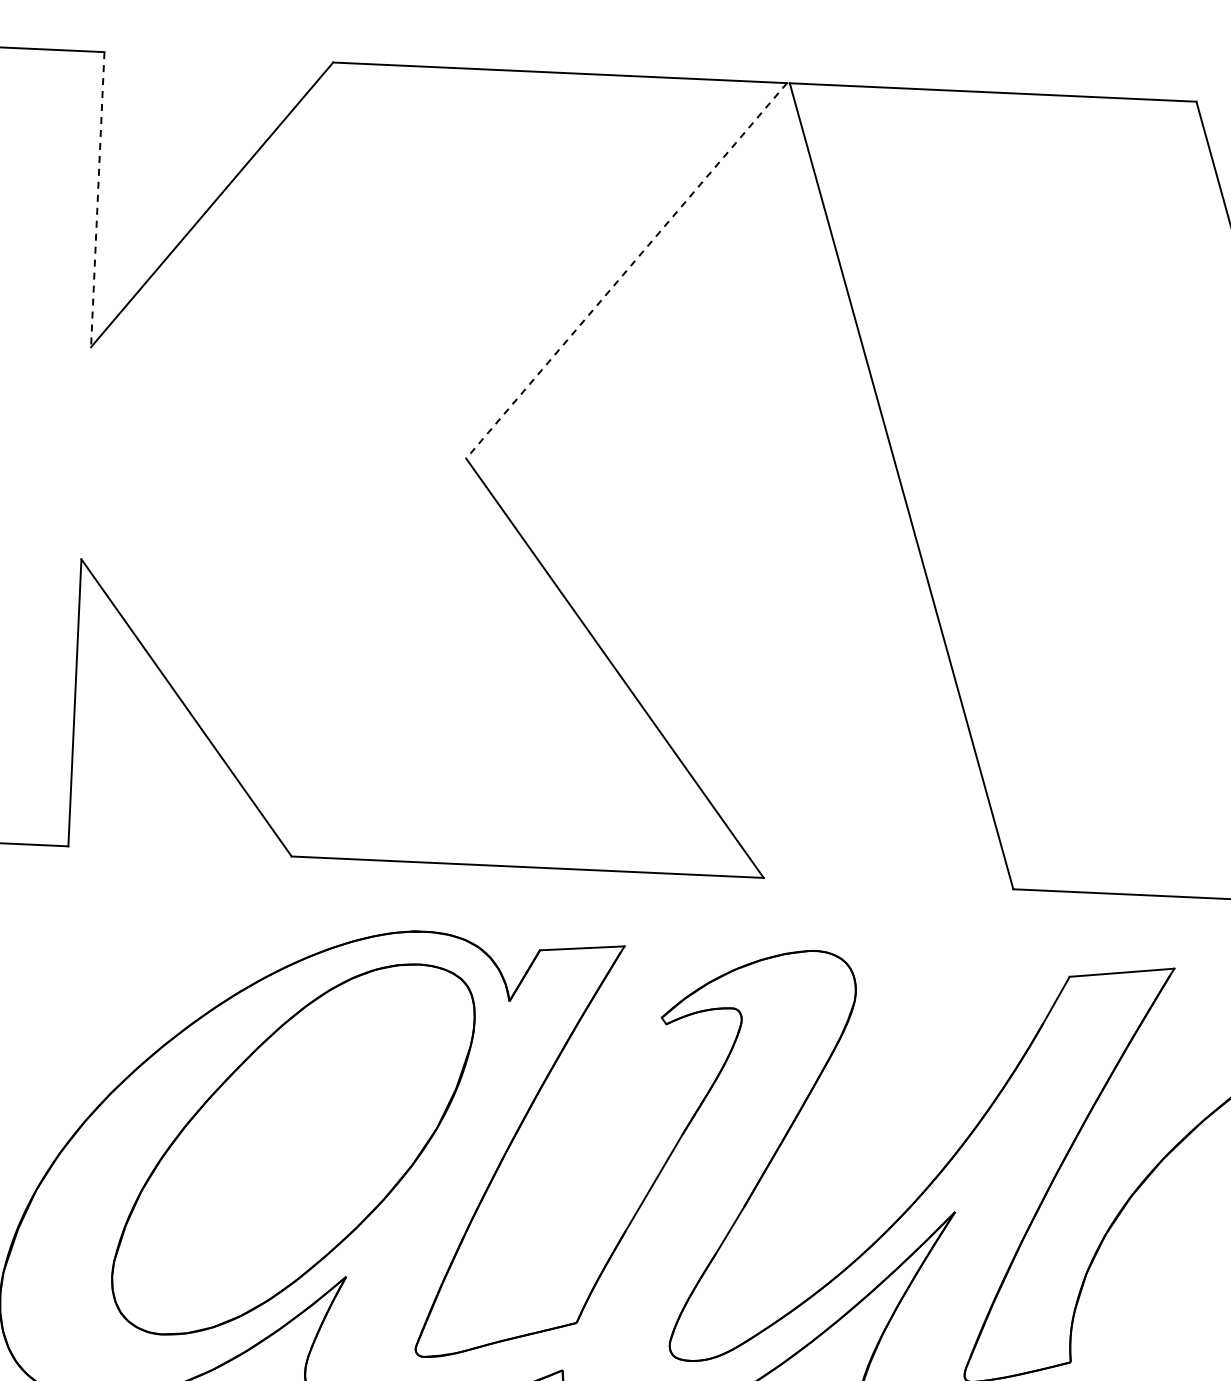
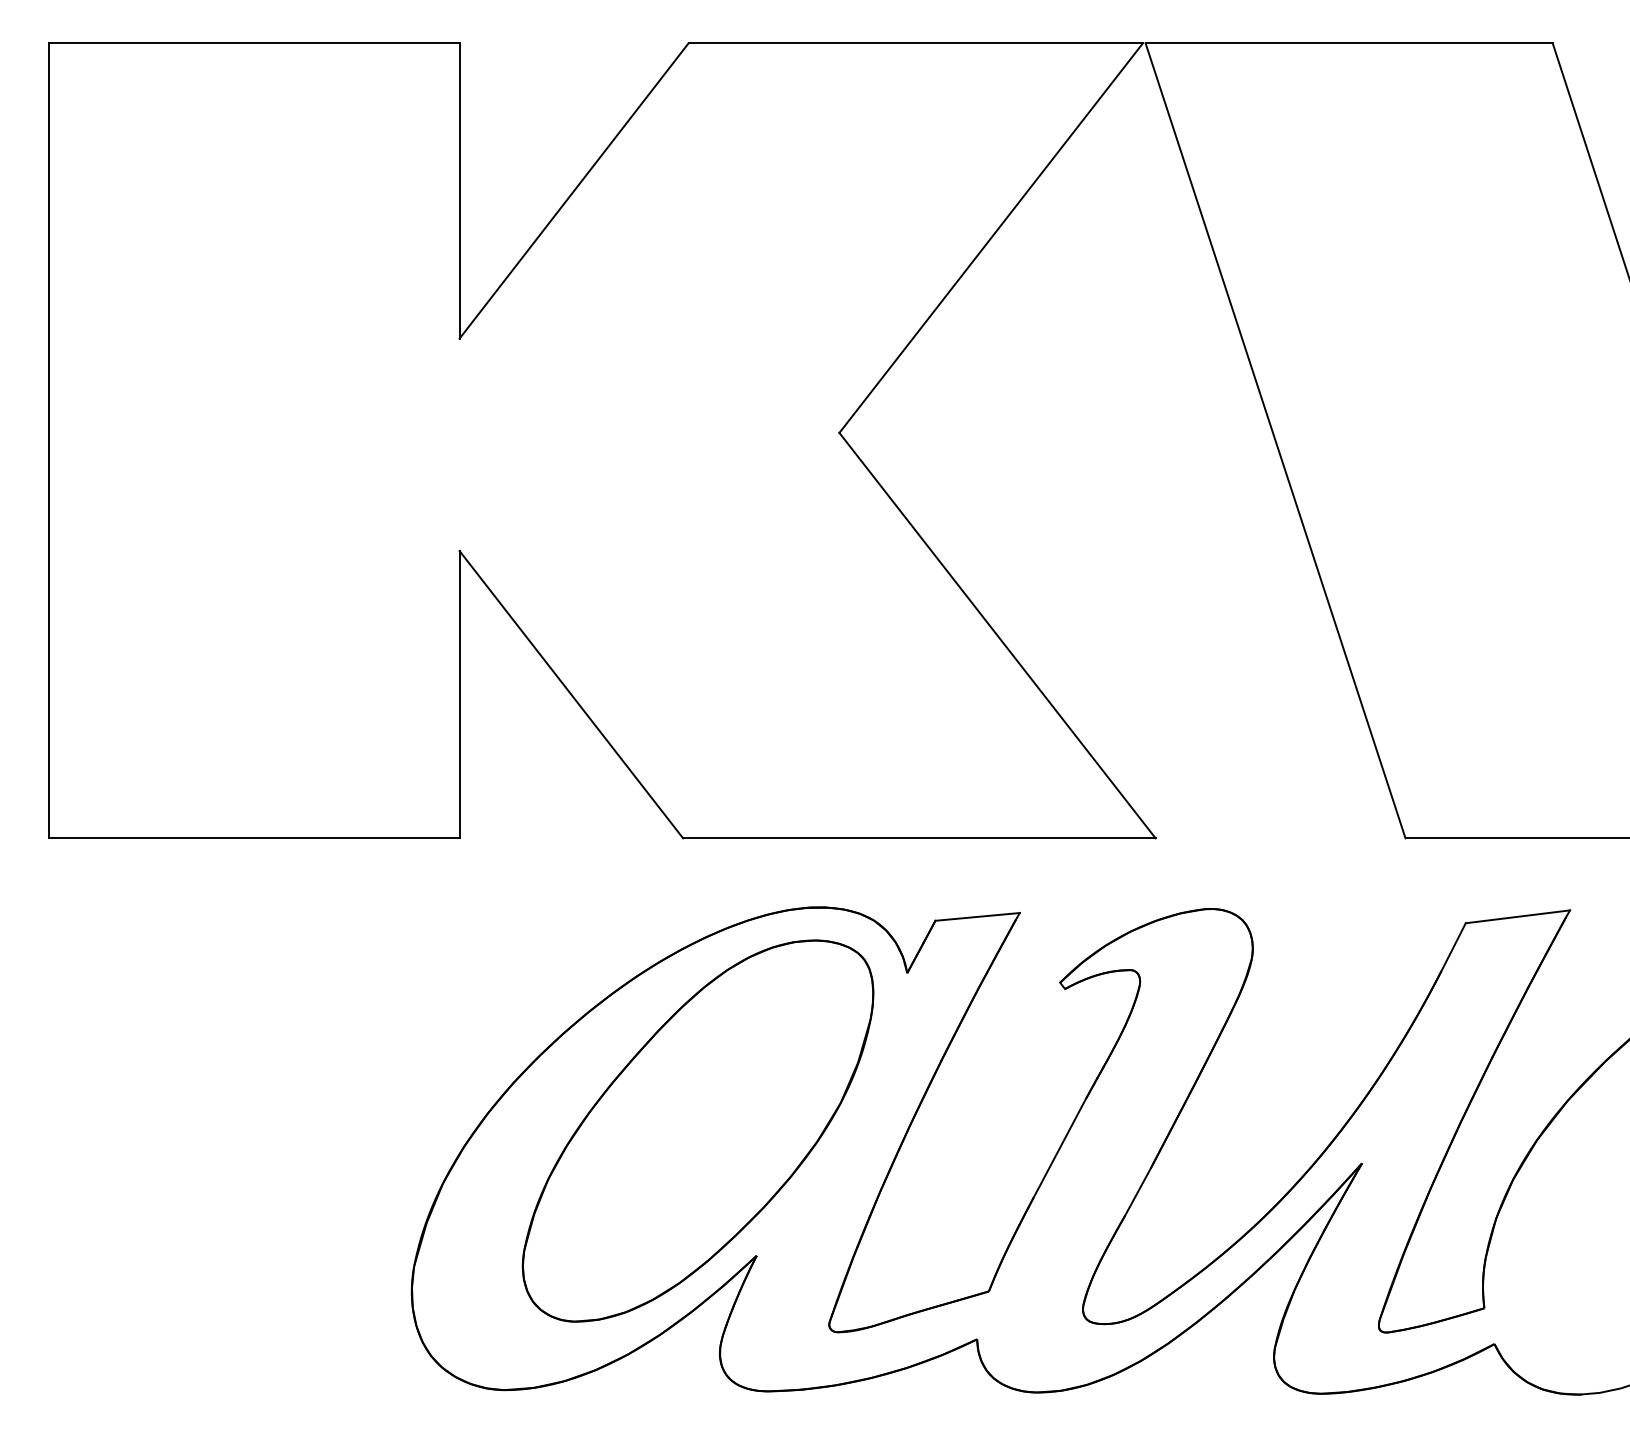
line: (97, 199) -> (459, 190), dashed -> solid
line: (626, 271) -> (991, 238), dashed -> solid

